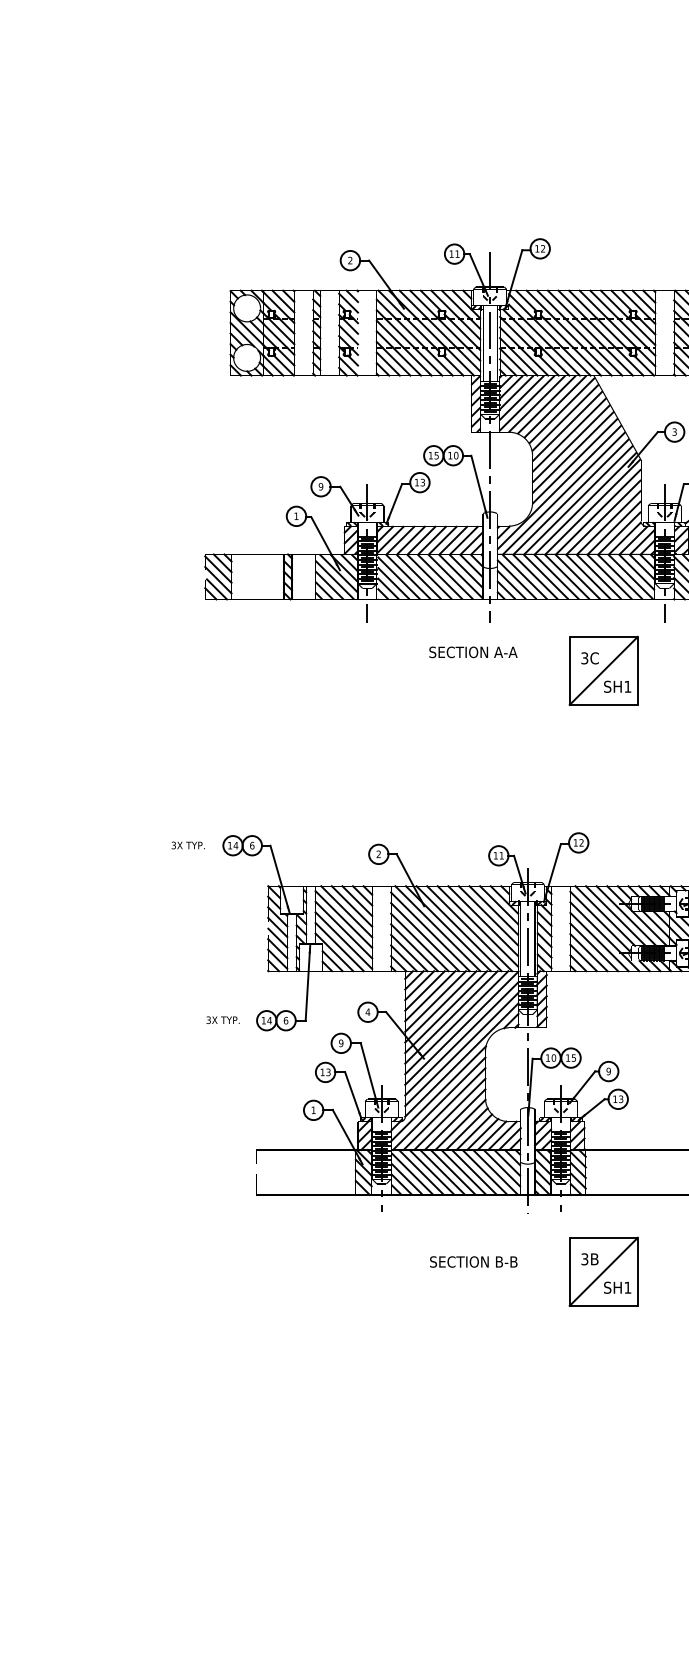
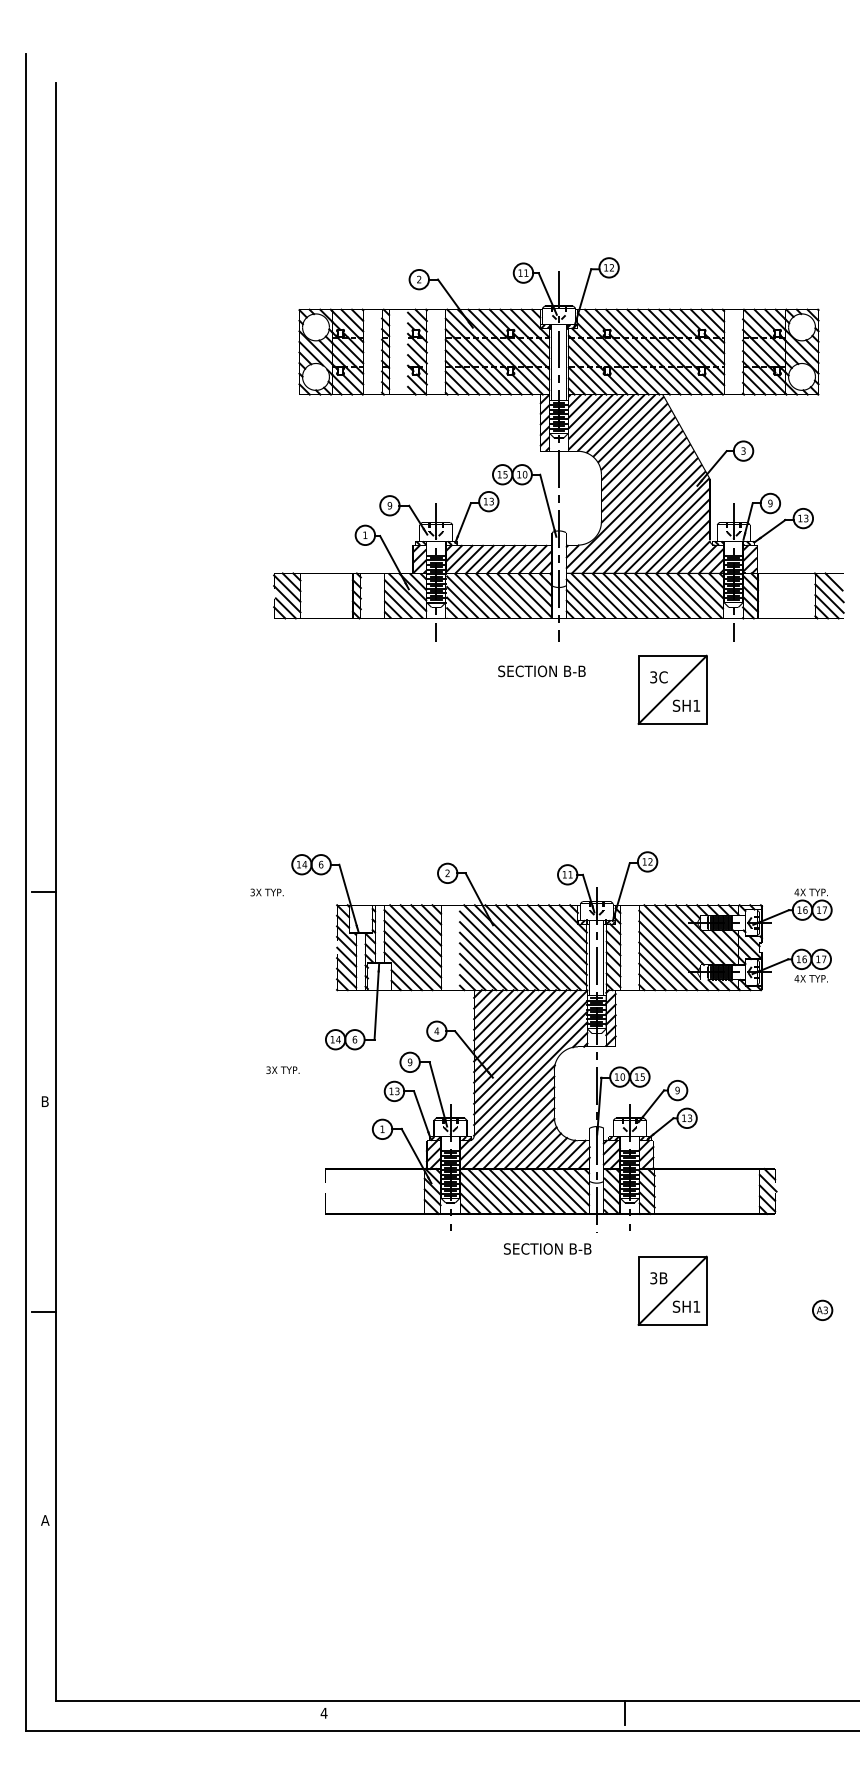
text: (505, 651) -> (574, 670), SECTION A-A -> SECTION B-B
text: (187, 845) -> (266, 892), moved
text: (222, 1019) -> (282, 1069), moved
text: (473, 1261) -> (547, 1248), moved

